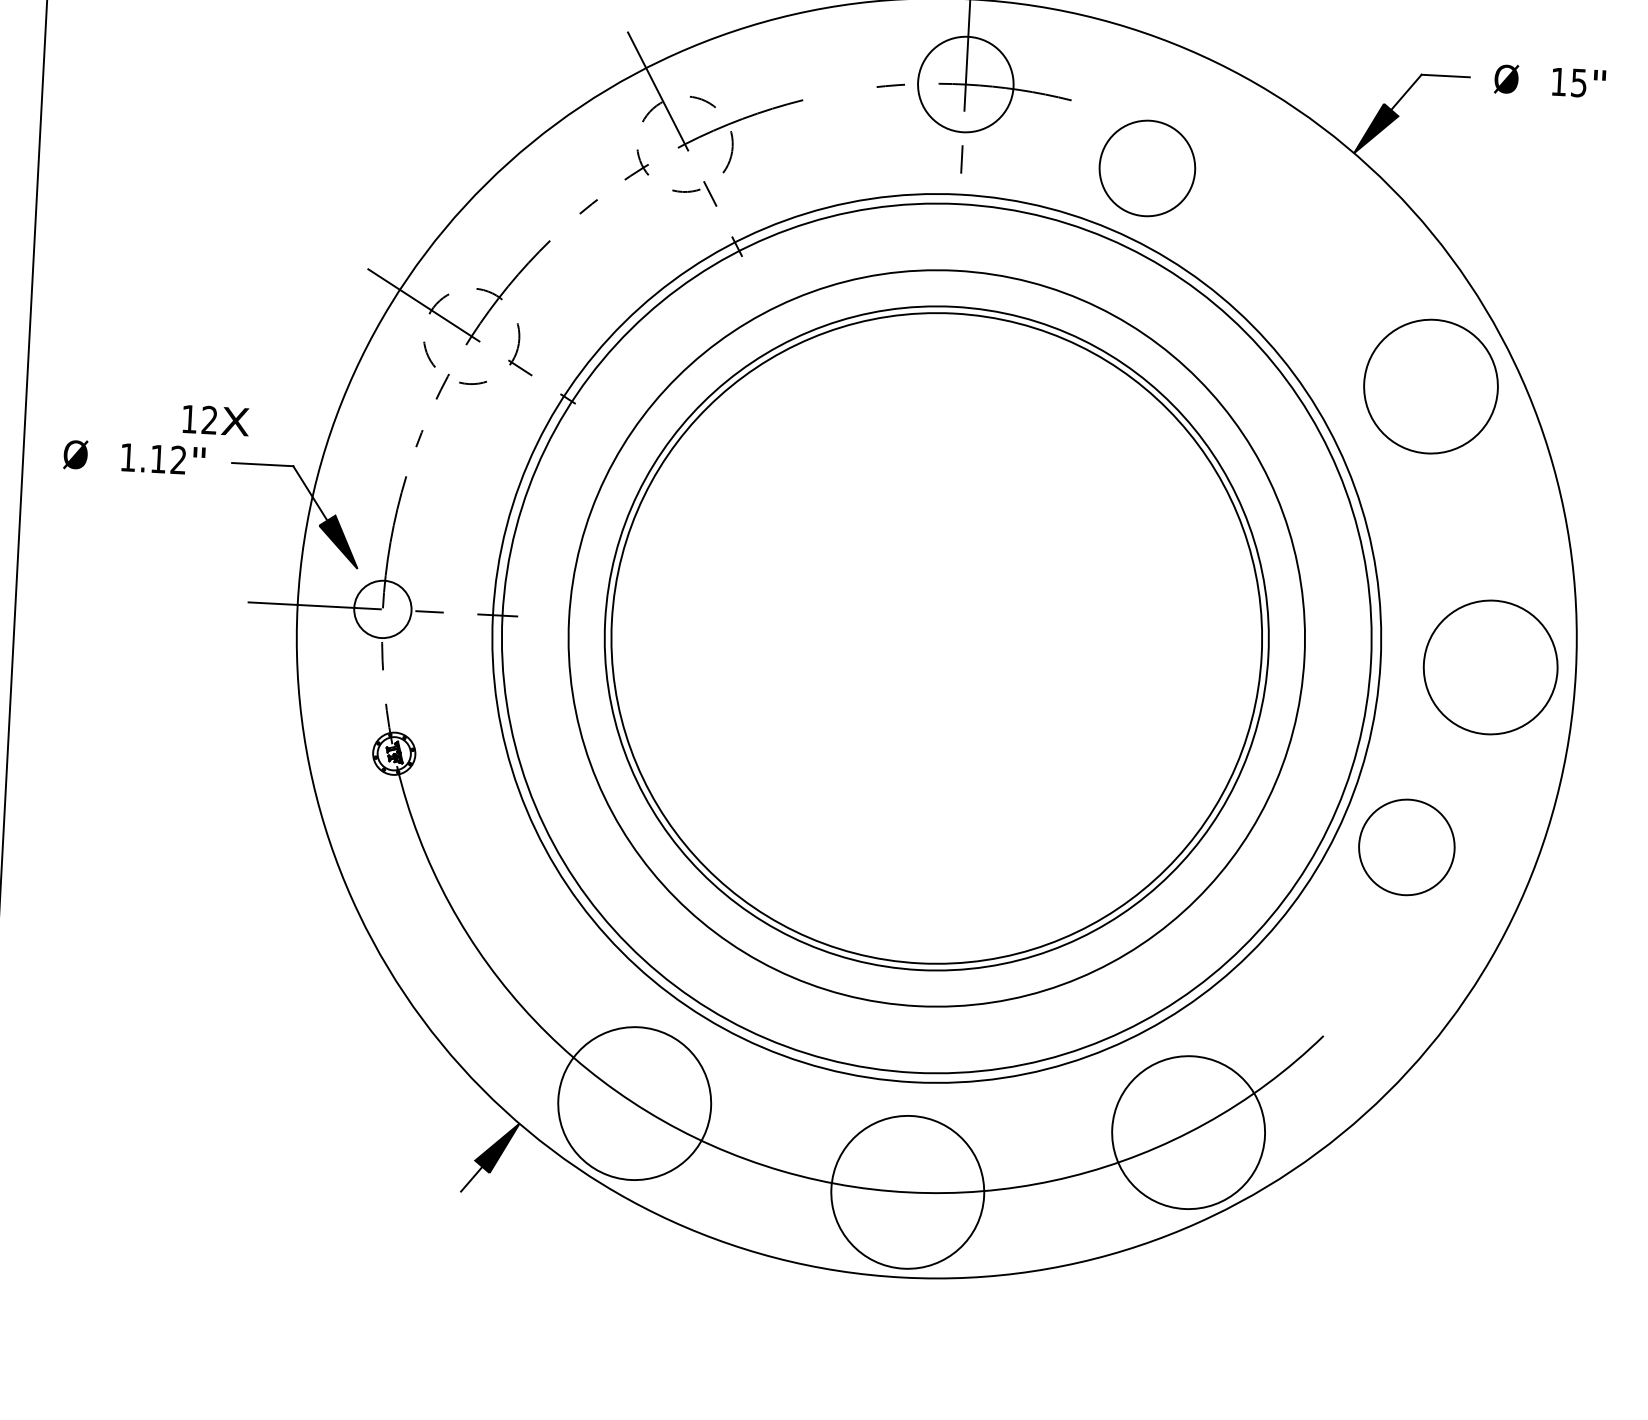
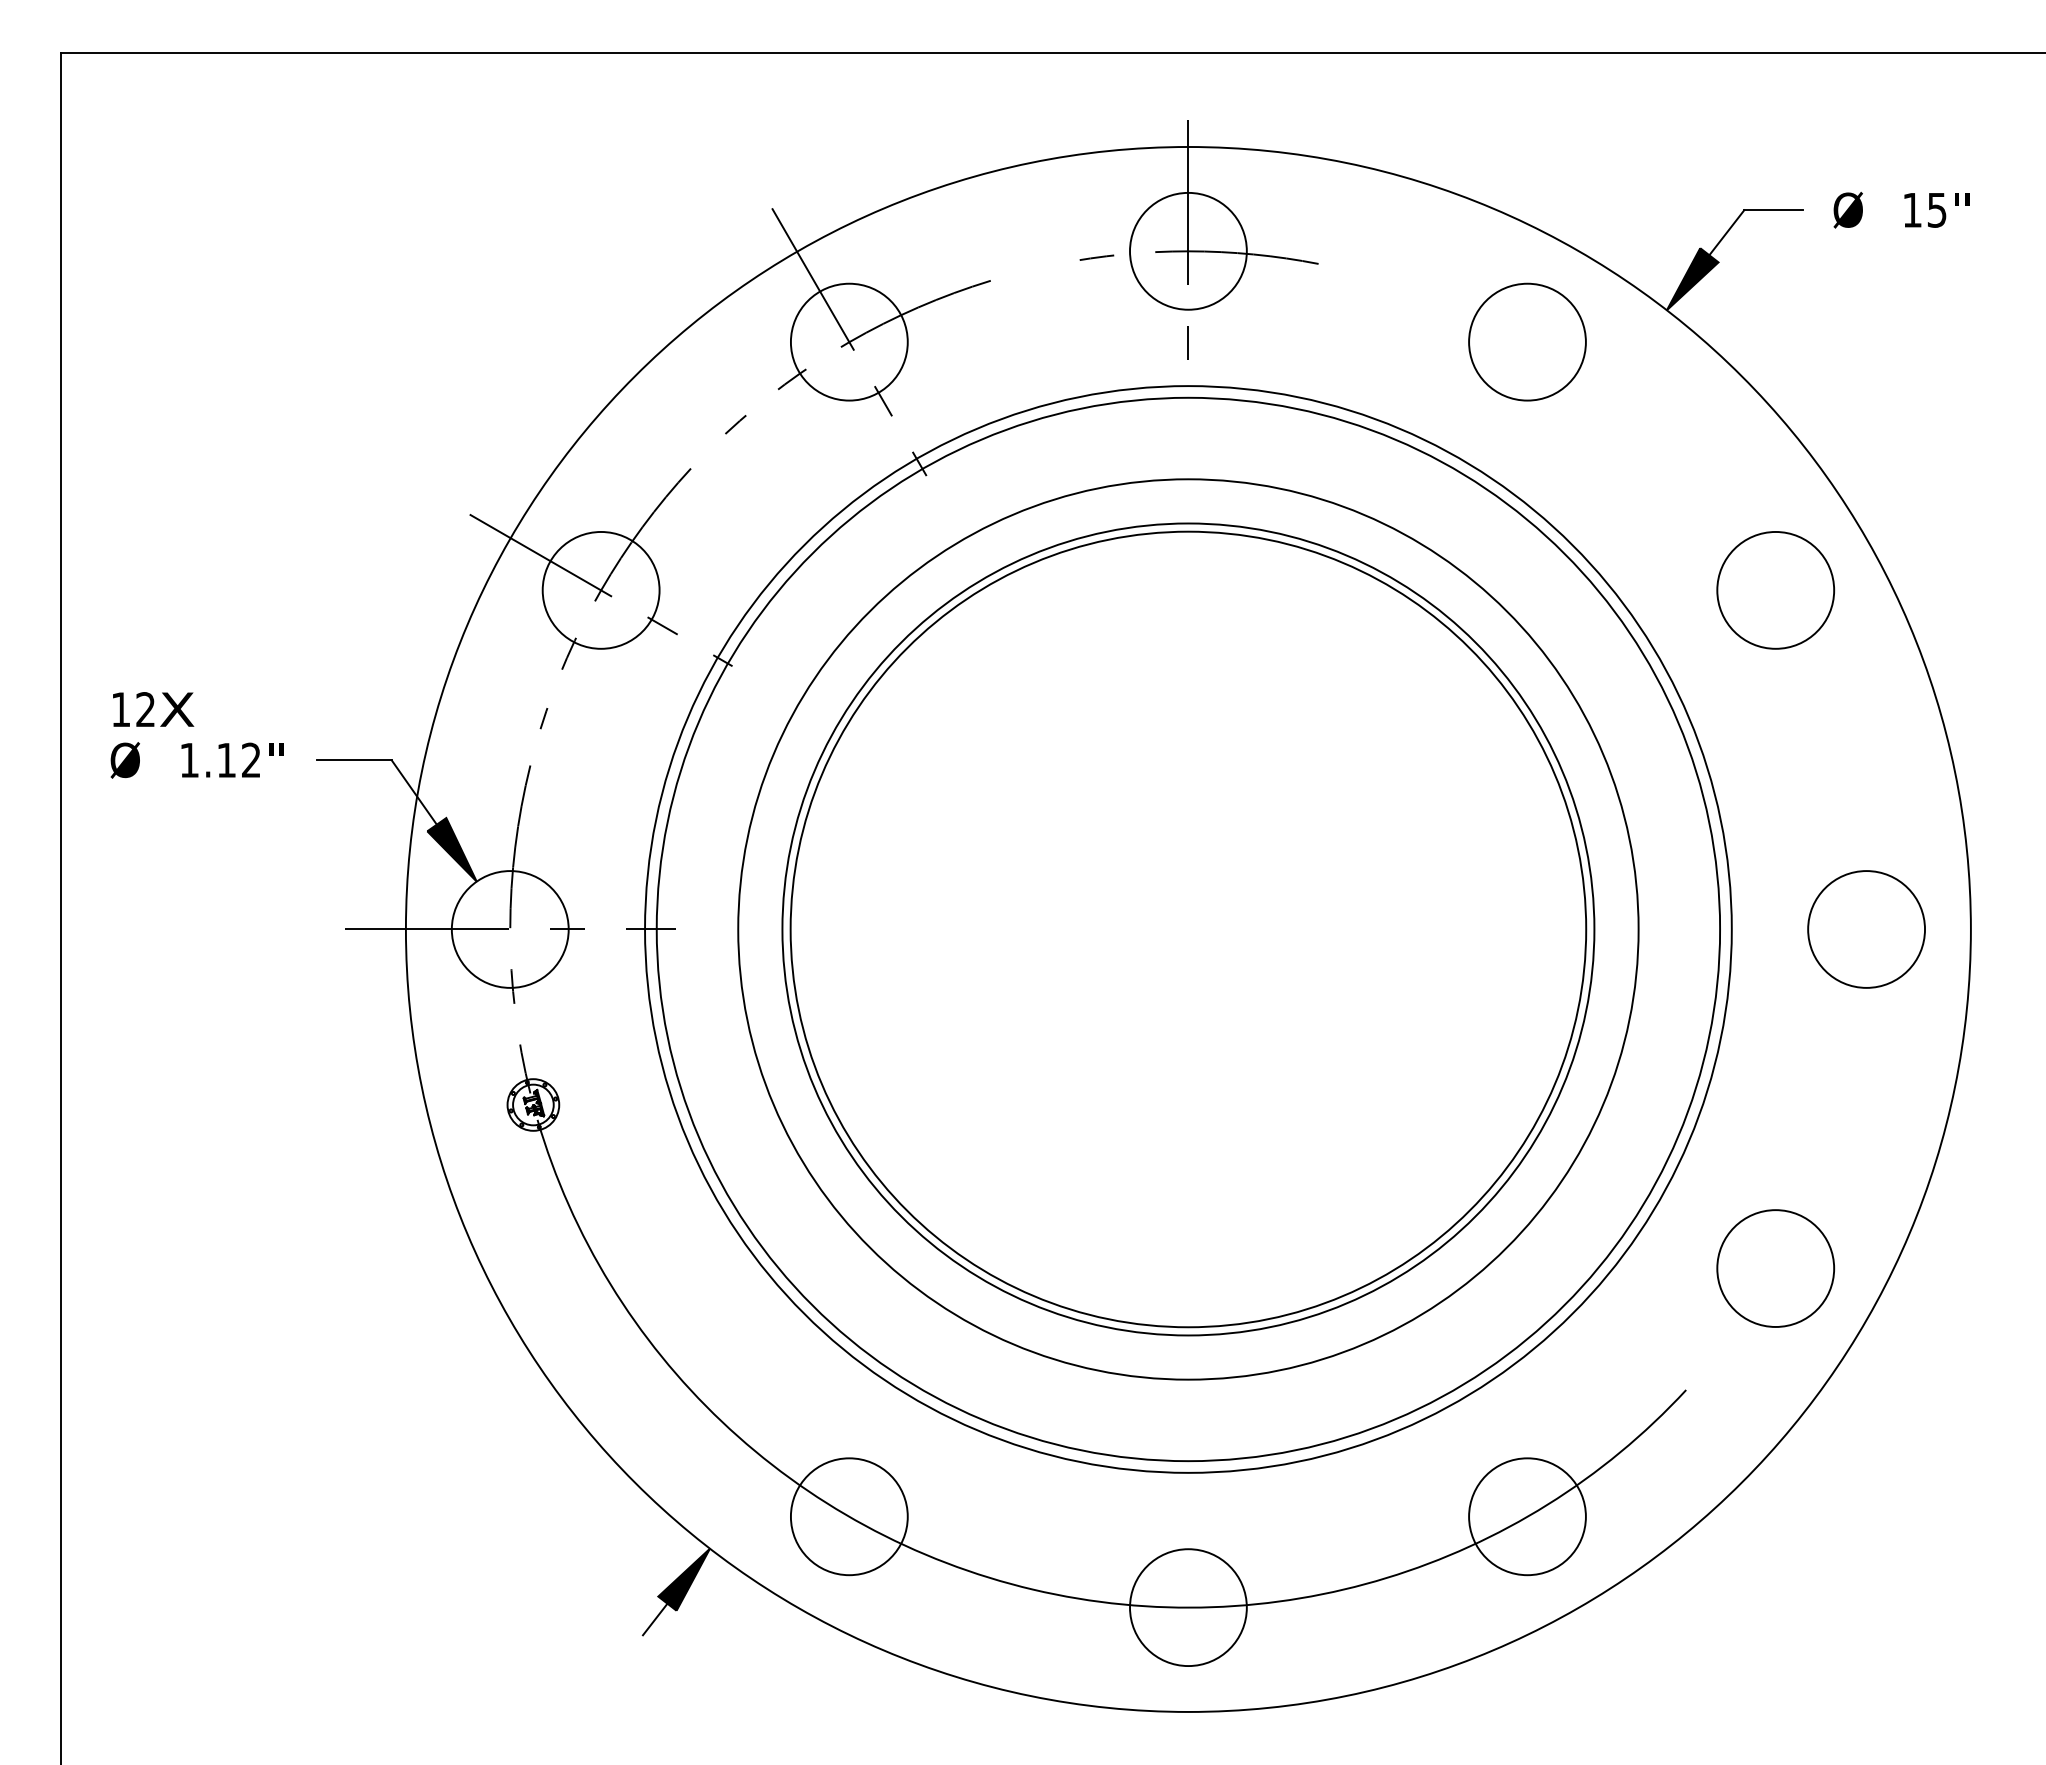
circle: (684, 143) -> (848, 341), dashed -> solid
circle: (1147, 167) -> (1527, 341), moved
circle: (471, 335) -> (600, 589), dashed -> solid
circle: (1430, 385) -> (1775, 589), size x0.71
text: (216, 420) -> (153, 709), moved
circle: (382, 609) -> (509, 929), size x1.67
circle: (1490, 667) -> (1866, 929), size x0.71
circle: (1406, 847) -> (1775, 1268), moved
circle: (634, 1103) -> (848, 1516), size x0.62
circle: (1188, 1132) -> (1527, 1516), size x0.62
circle: (907, 1192) -> (1188, 1607), size x0.62

